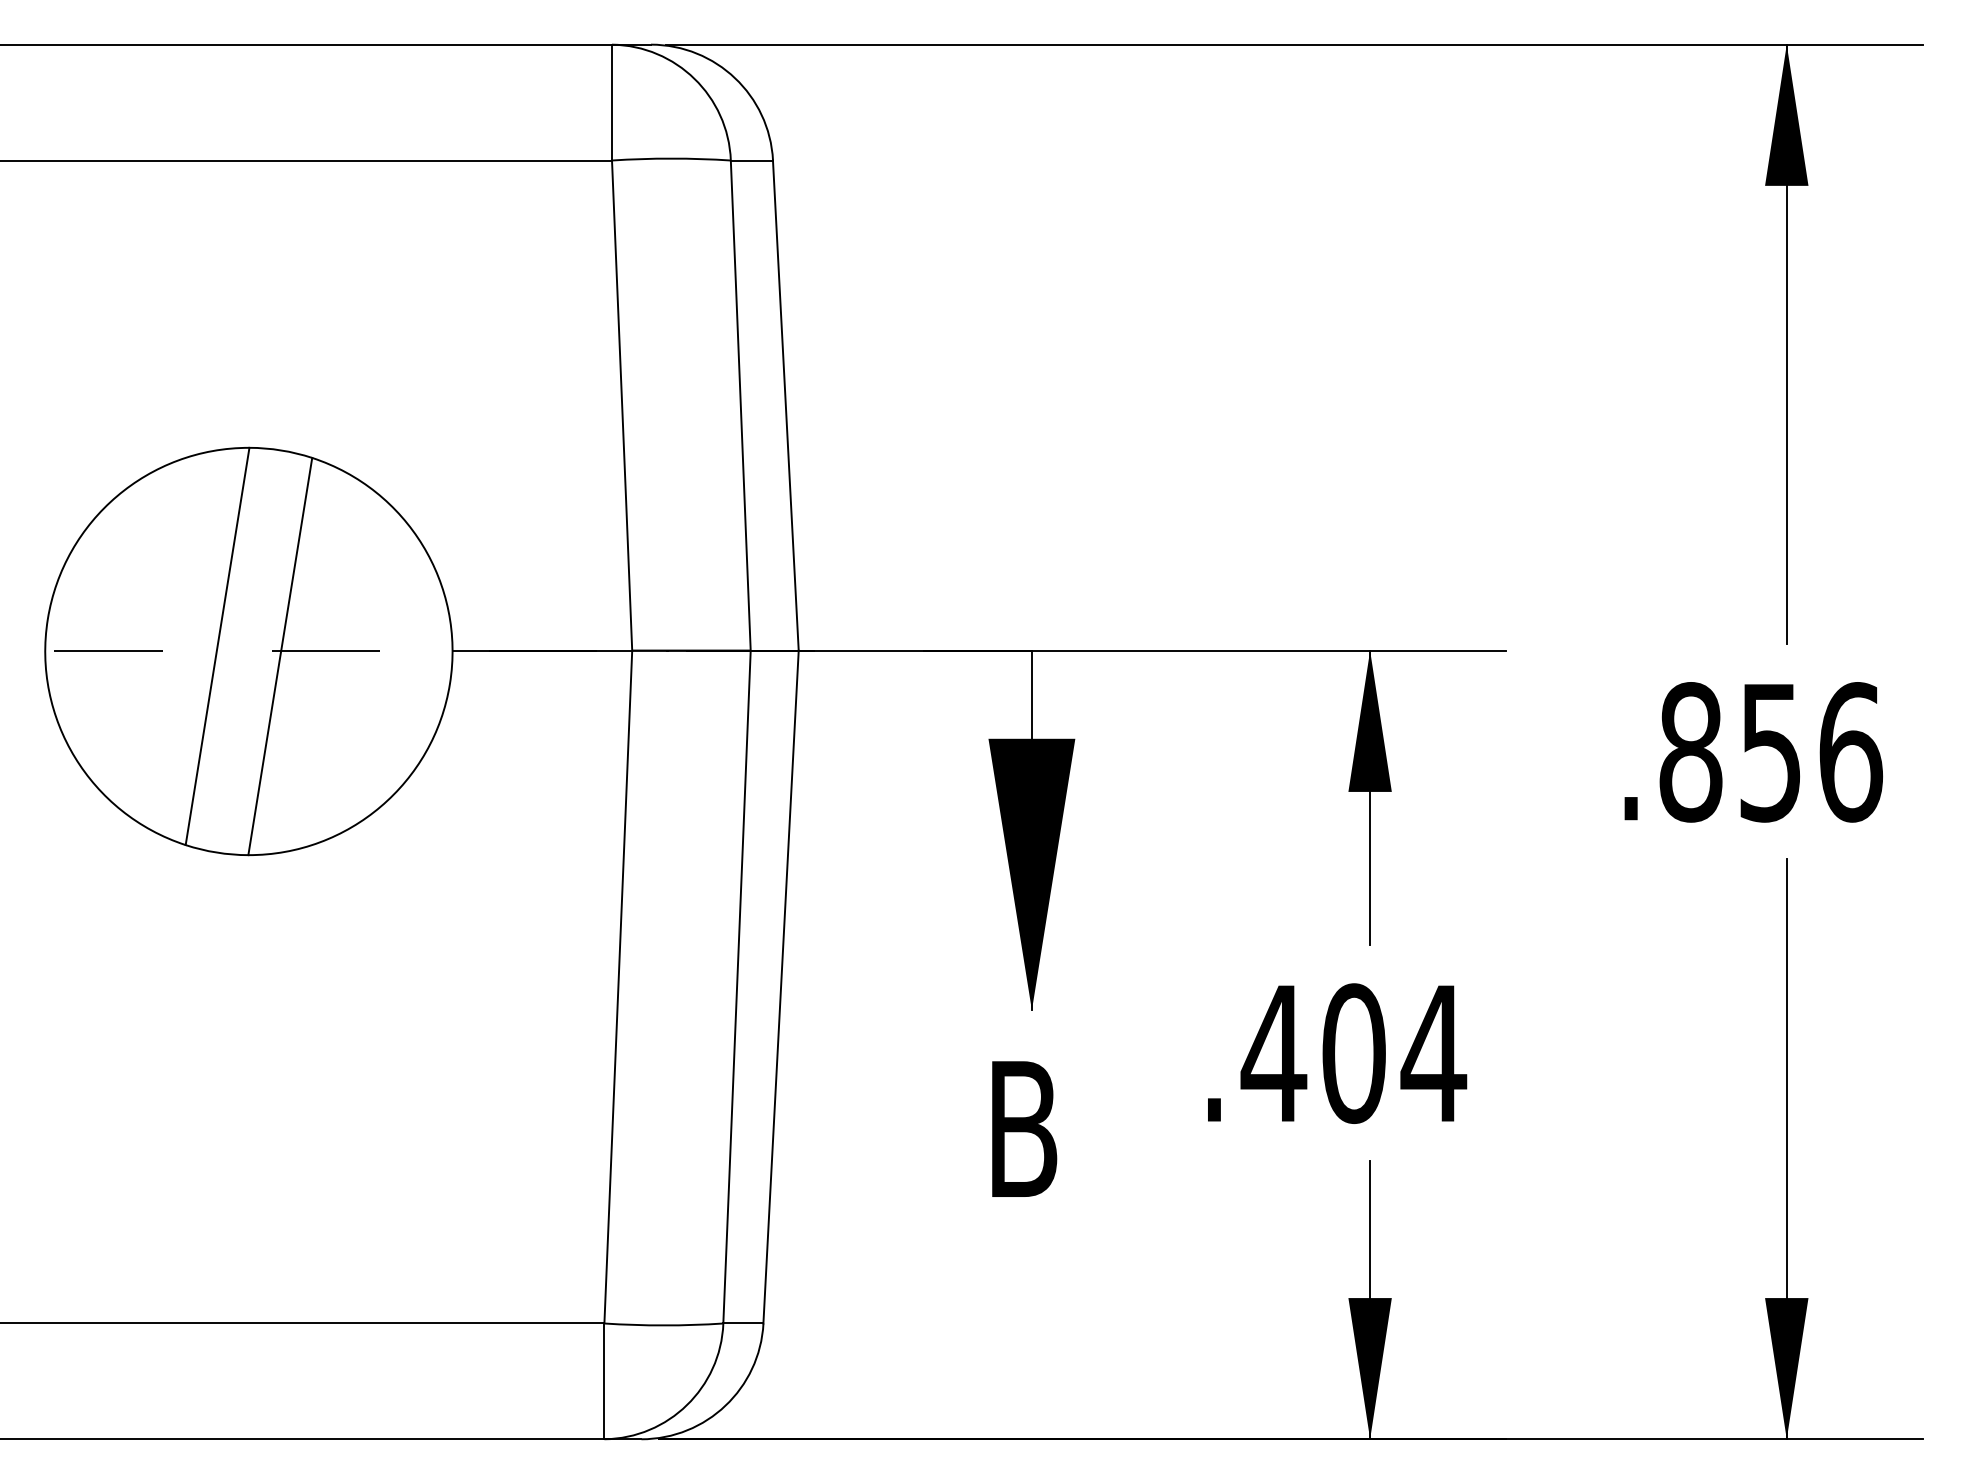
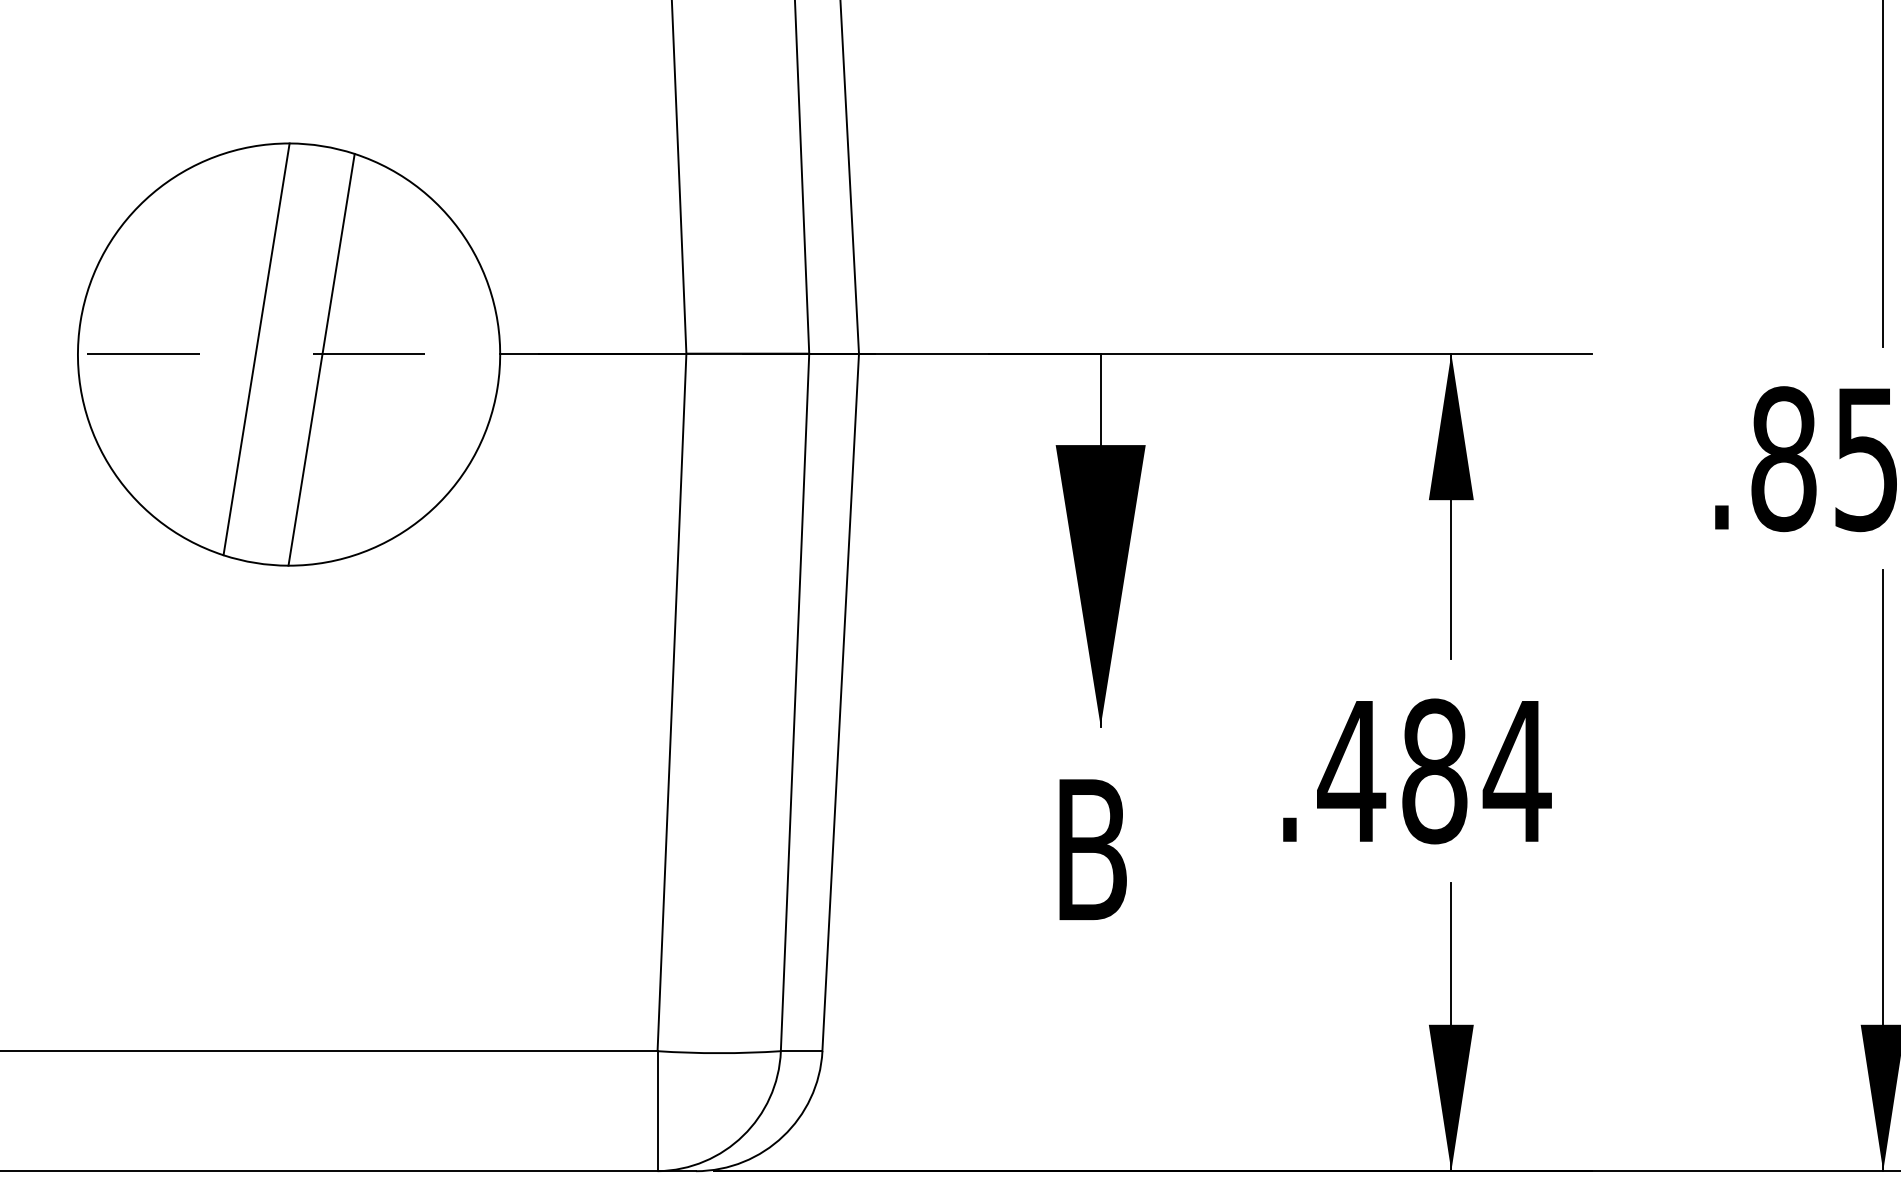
text: (1353, 1053) -> (1434, 771), .404 -> .484

